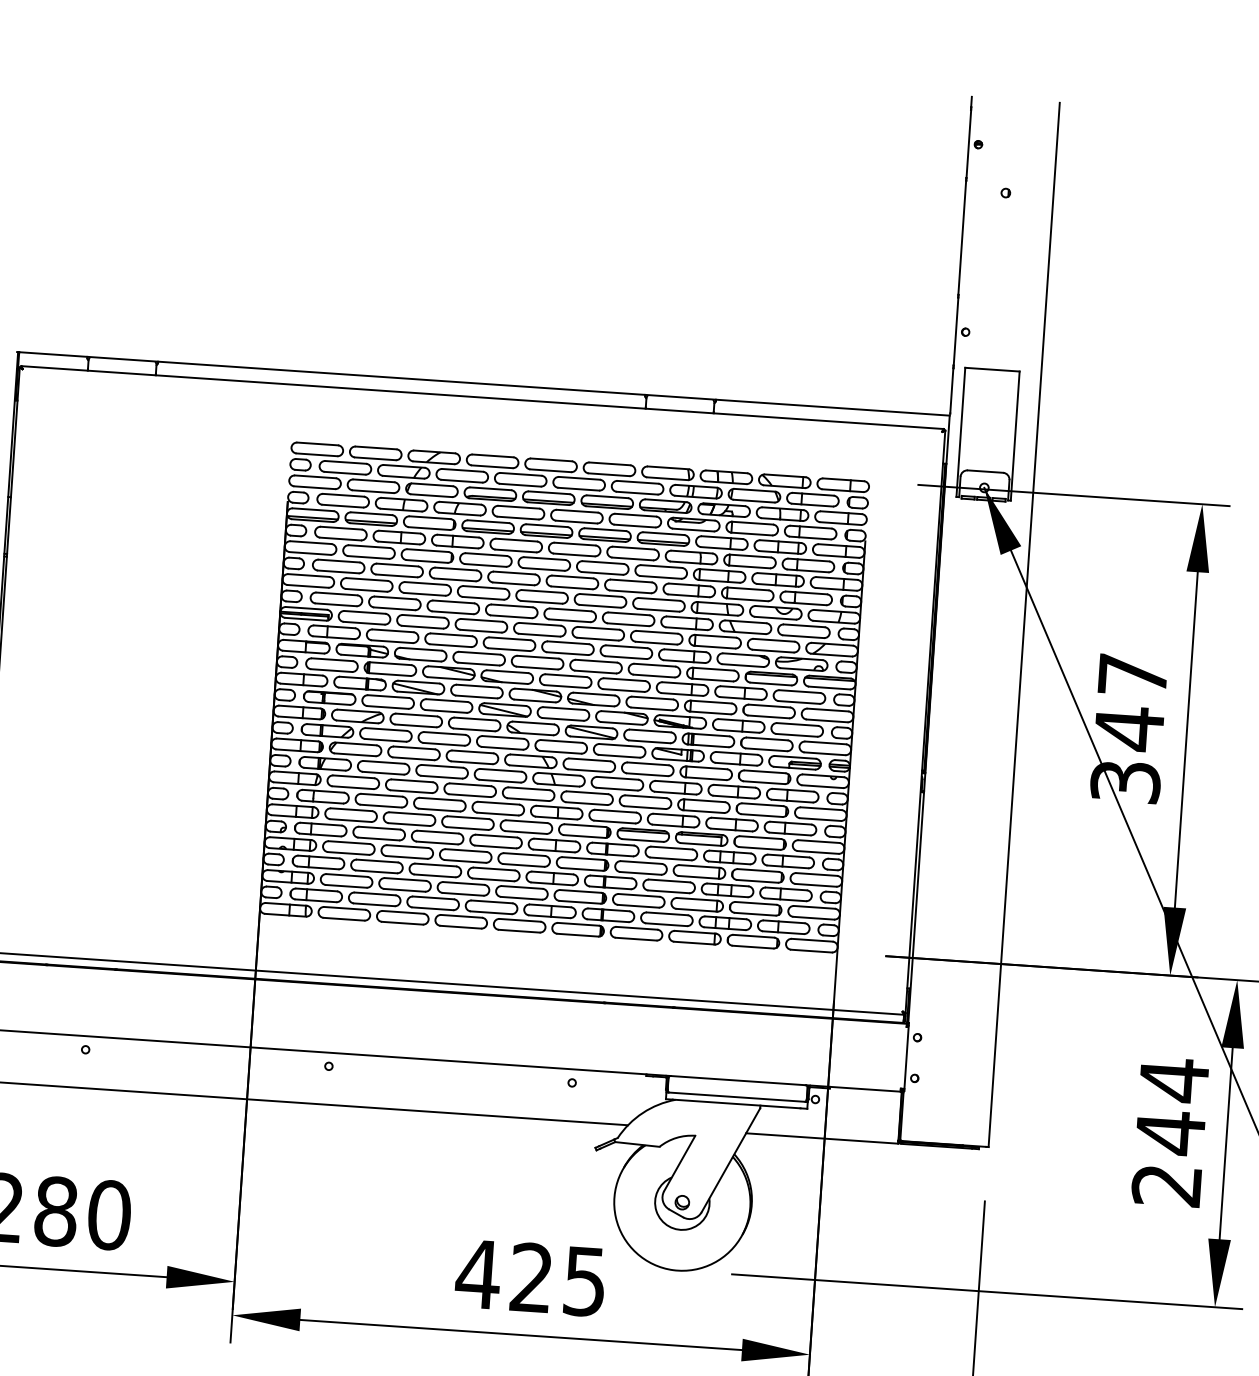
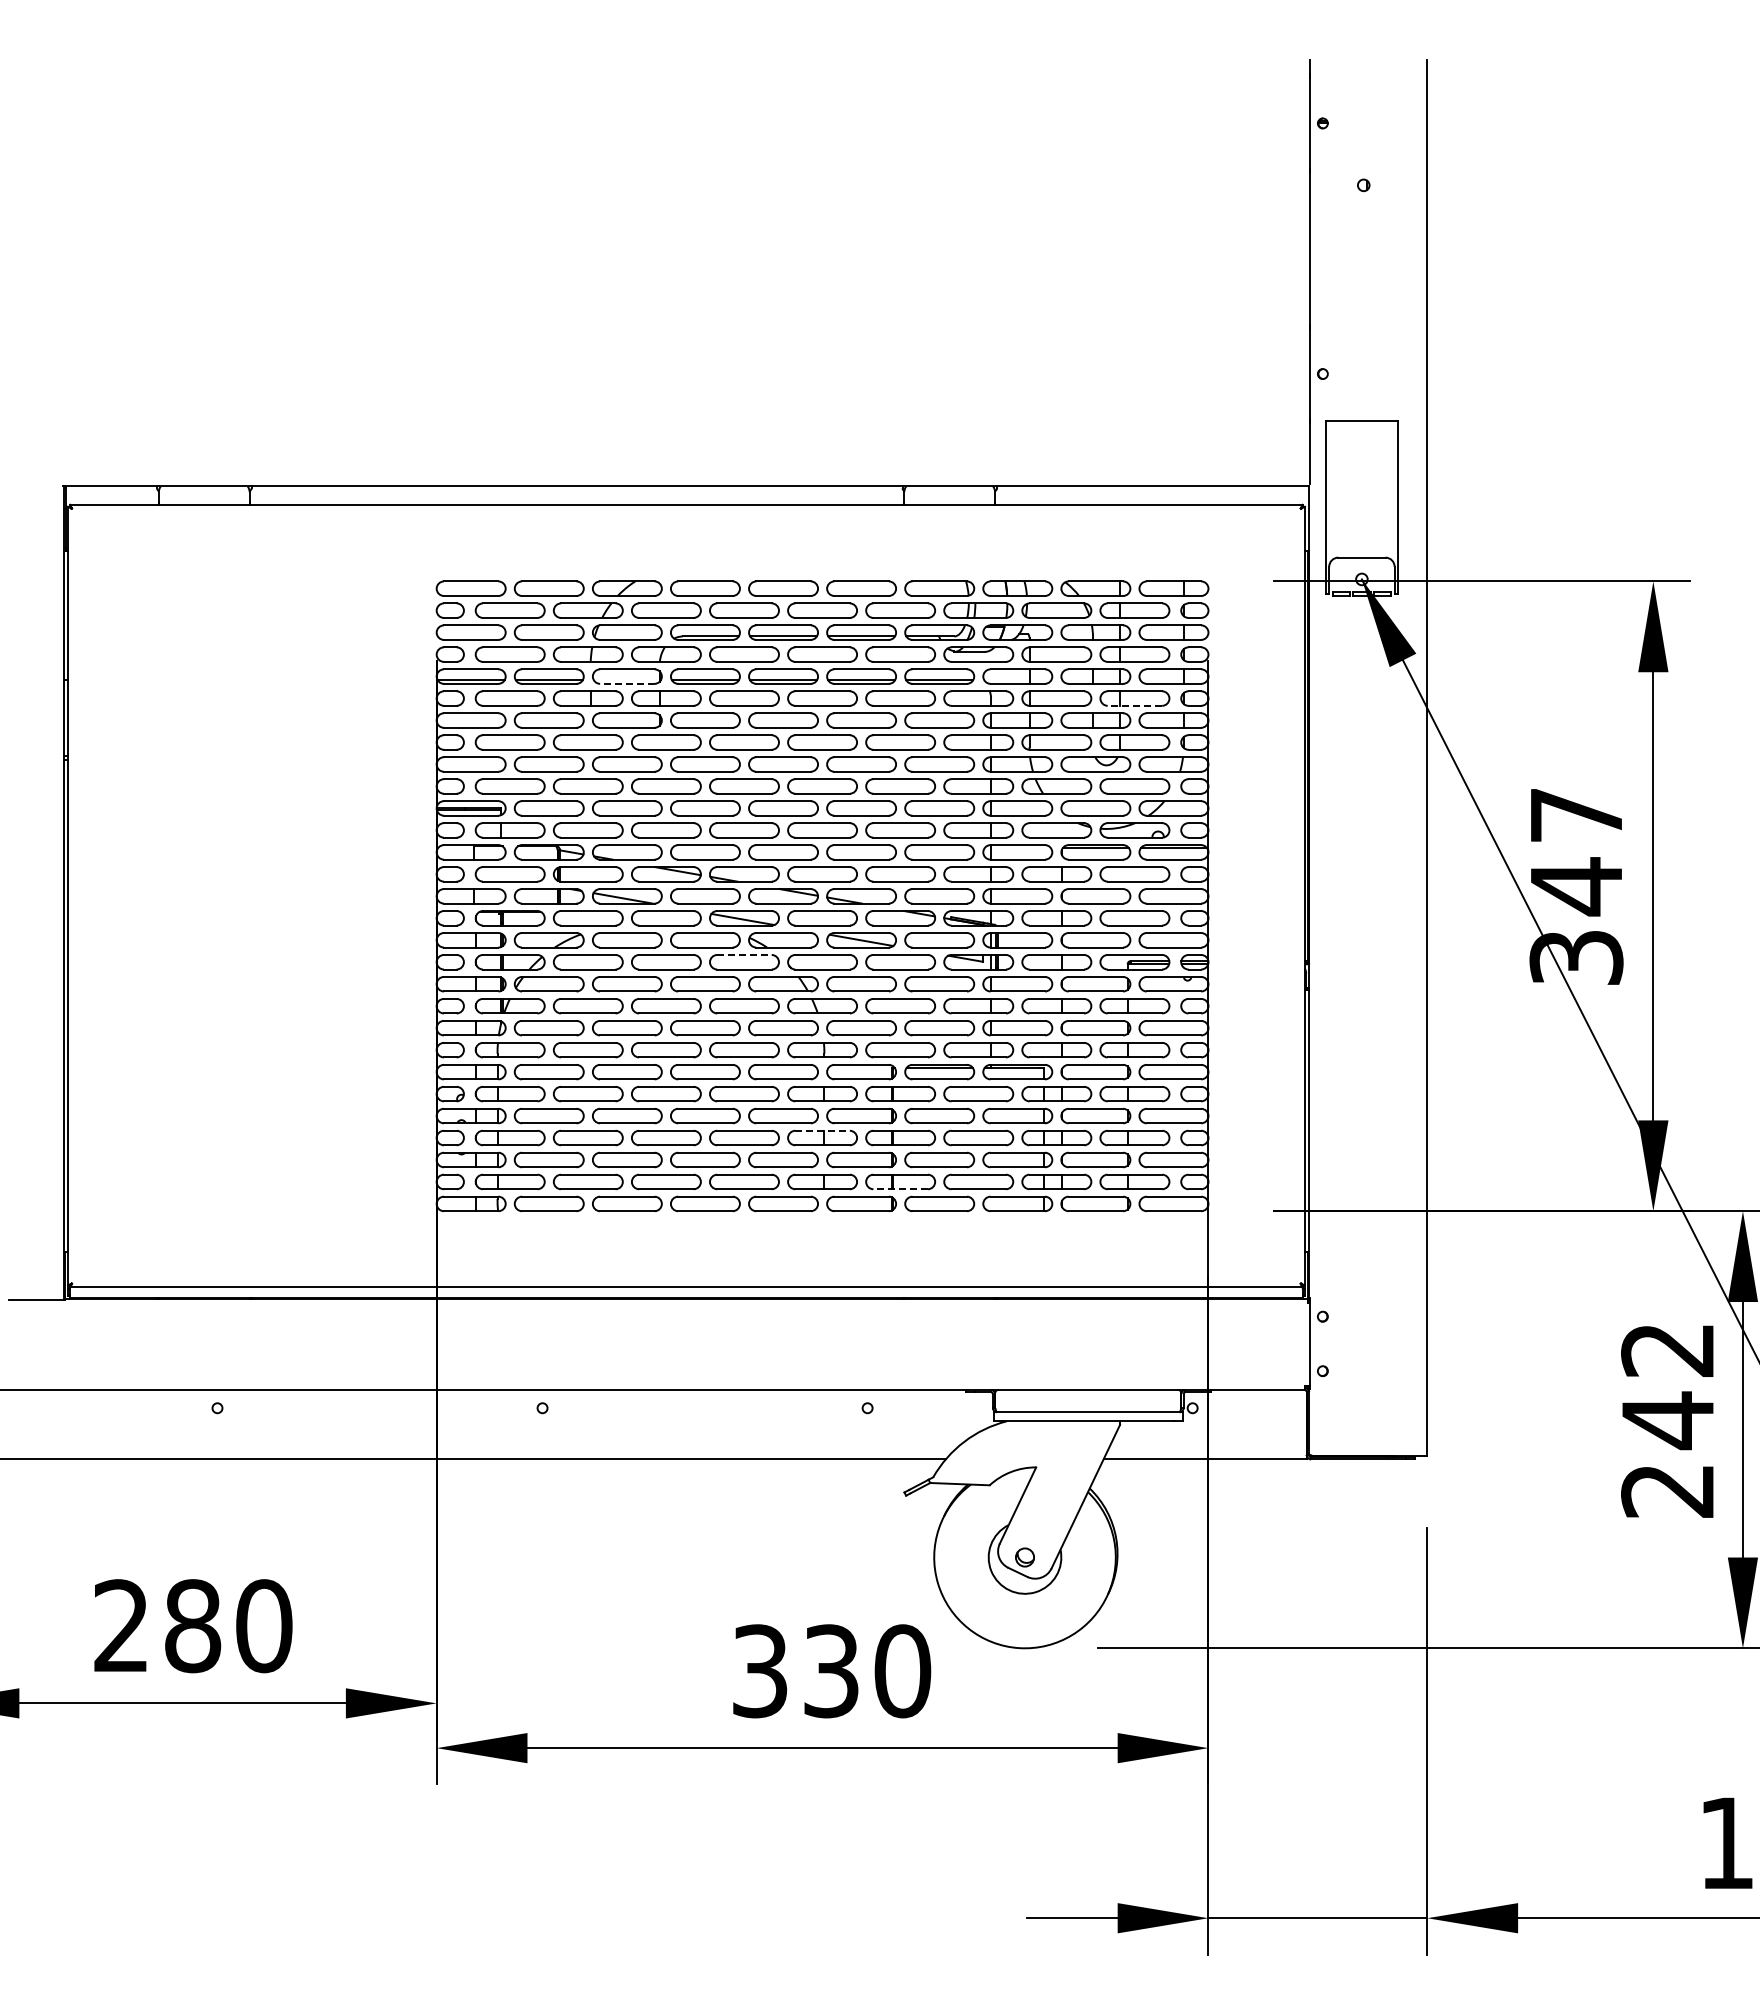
line: (428, 528) -> (626, 683), solid -> dashed
line: (807, 570) -> (1134, 705), solid -> dashed
line: (503, 737) -> (744, 954), solid -> dashed
line: (553, 872) -> (823, 1130), solid -> dashed
line: (607, 920) -> (900, 1189), solid -> dashed
text: (1173, 1080) -> (1667, 1350), 244 -> 242
text: (530, 1278) -> (830, 1671), 425 -> 330

